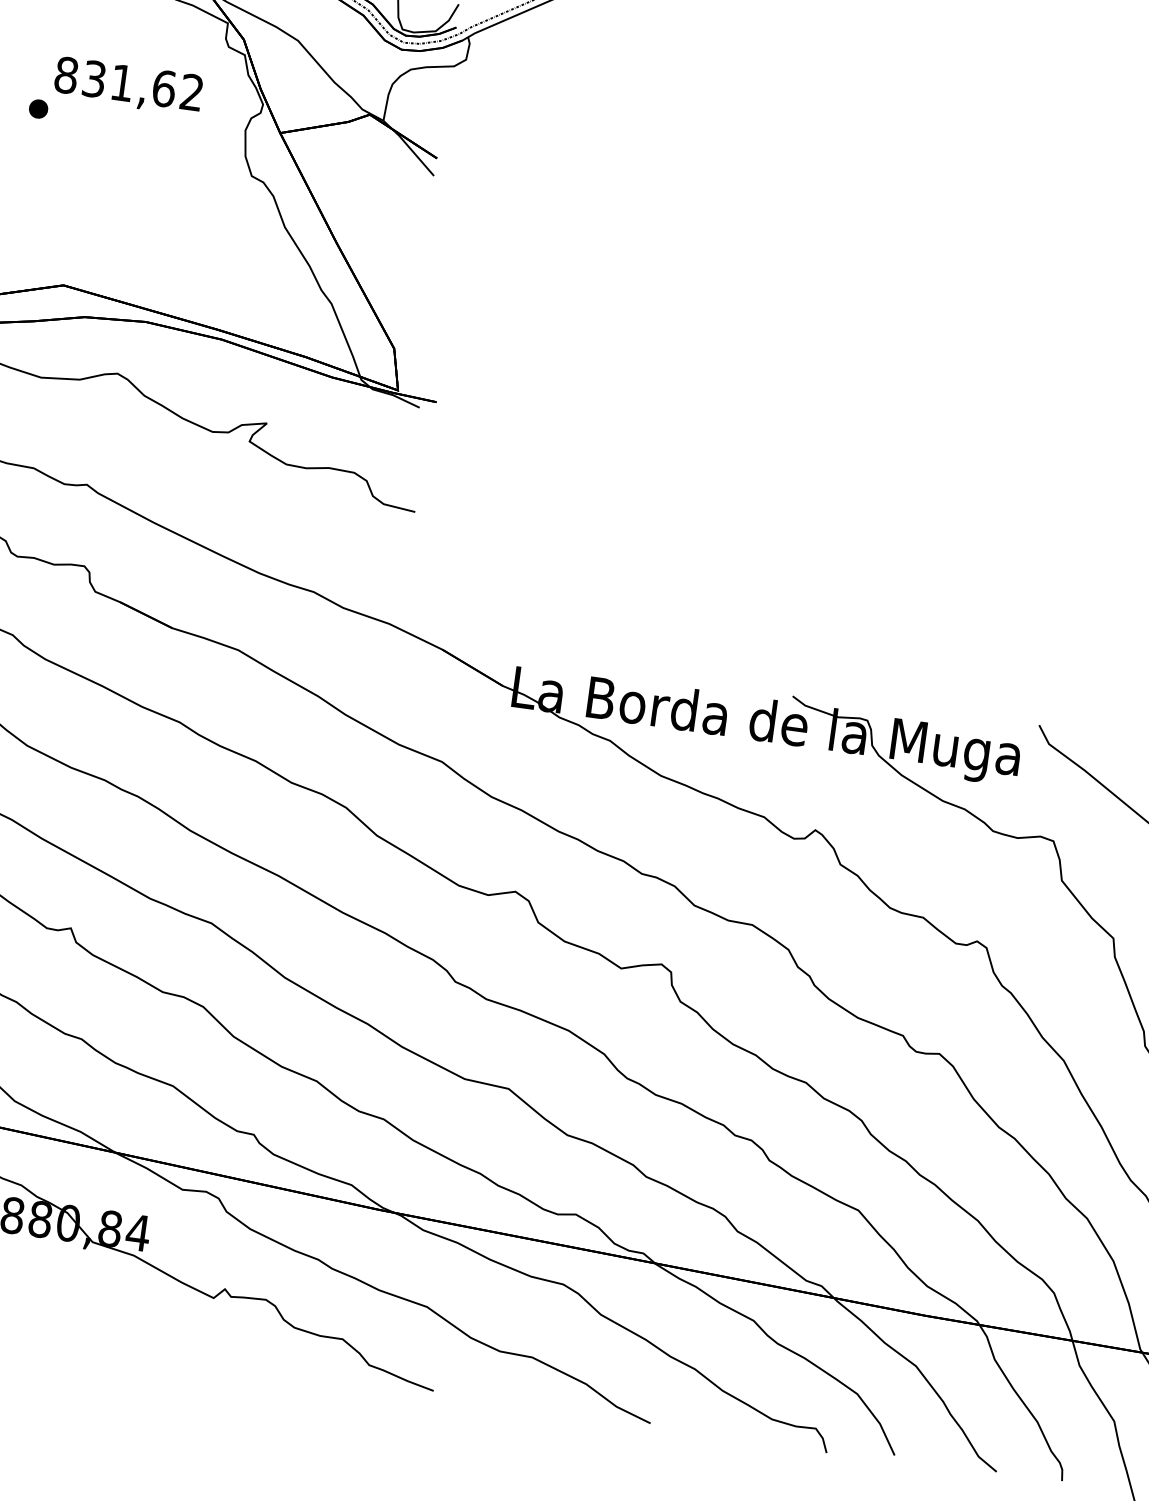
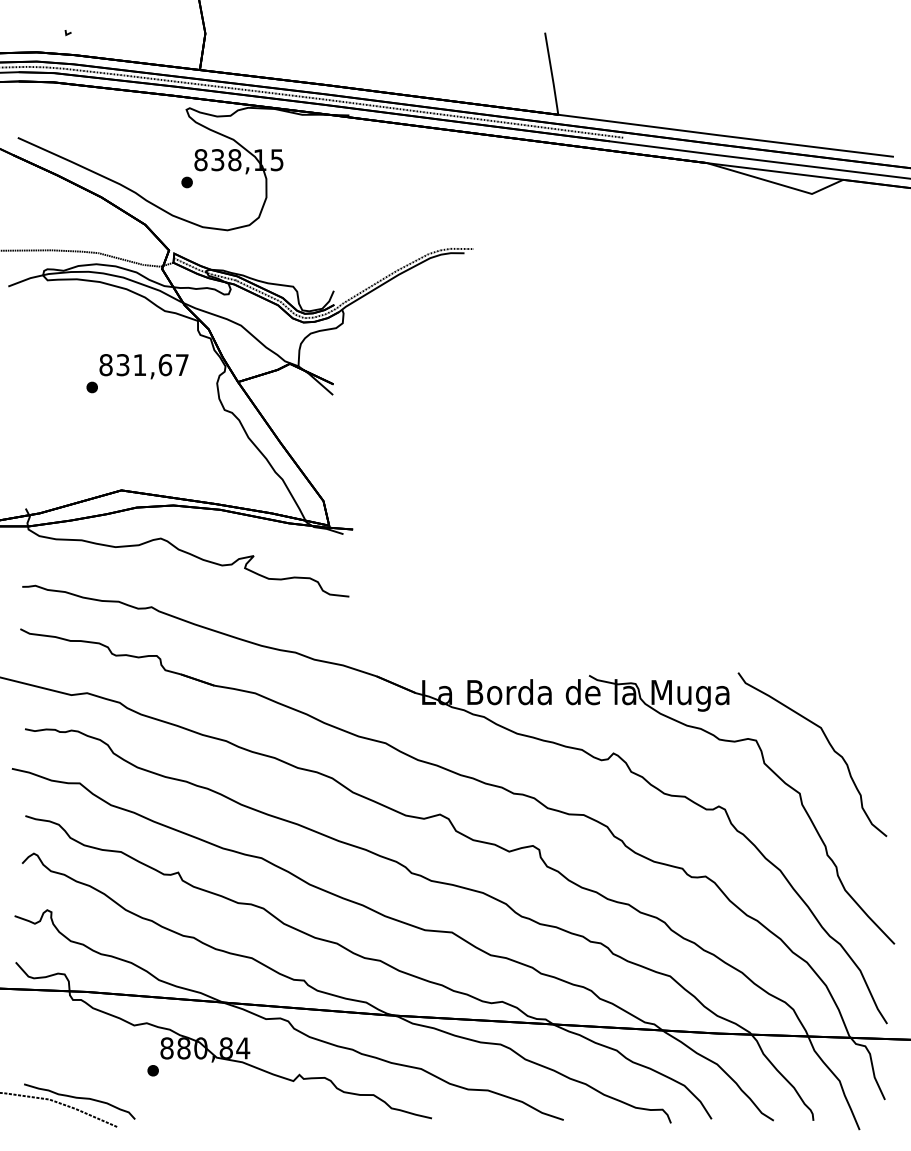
text: (190, 91) -> (181, 364), 831,62 -> 831,67

